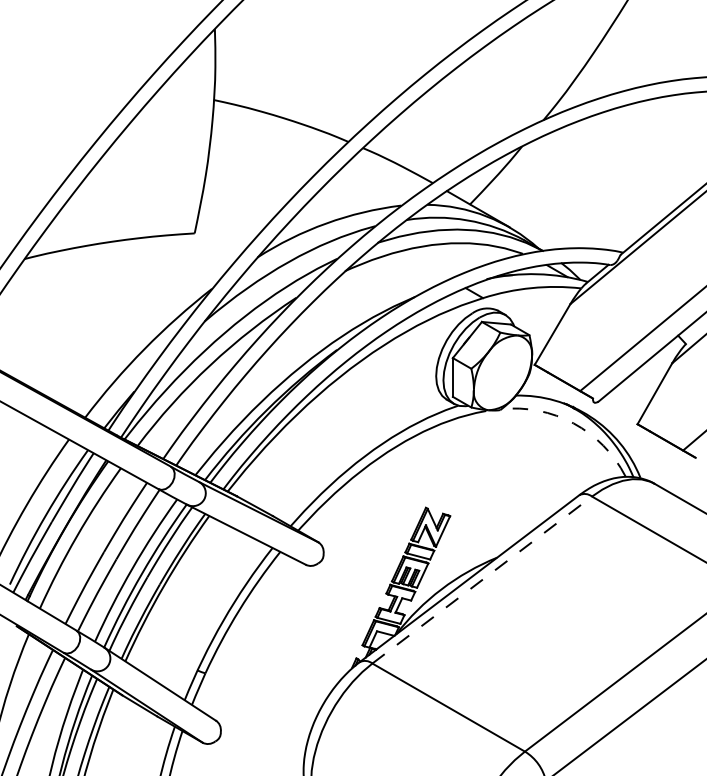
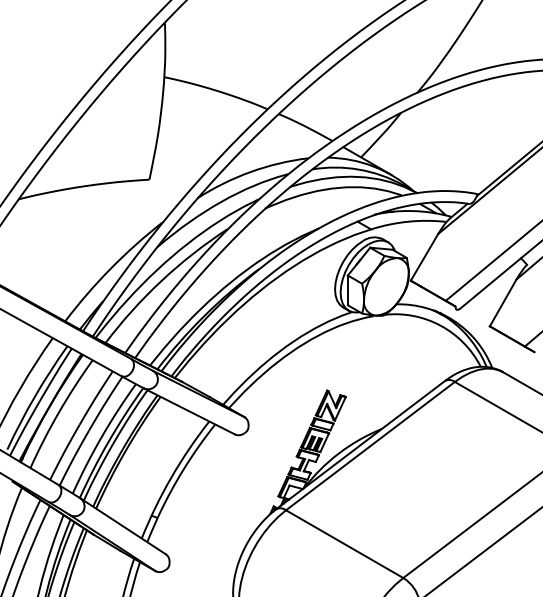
arc: (573, 423) -> (440, 325), dashed -> solid
line: (482, 580) -> (370, 446), dashed -> solid

